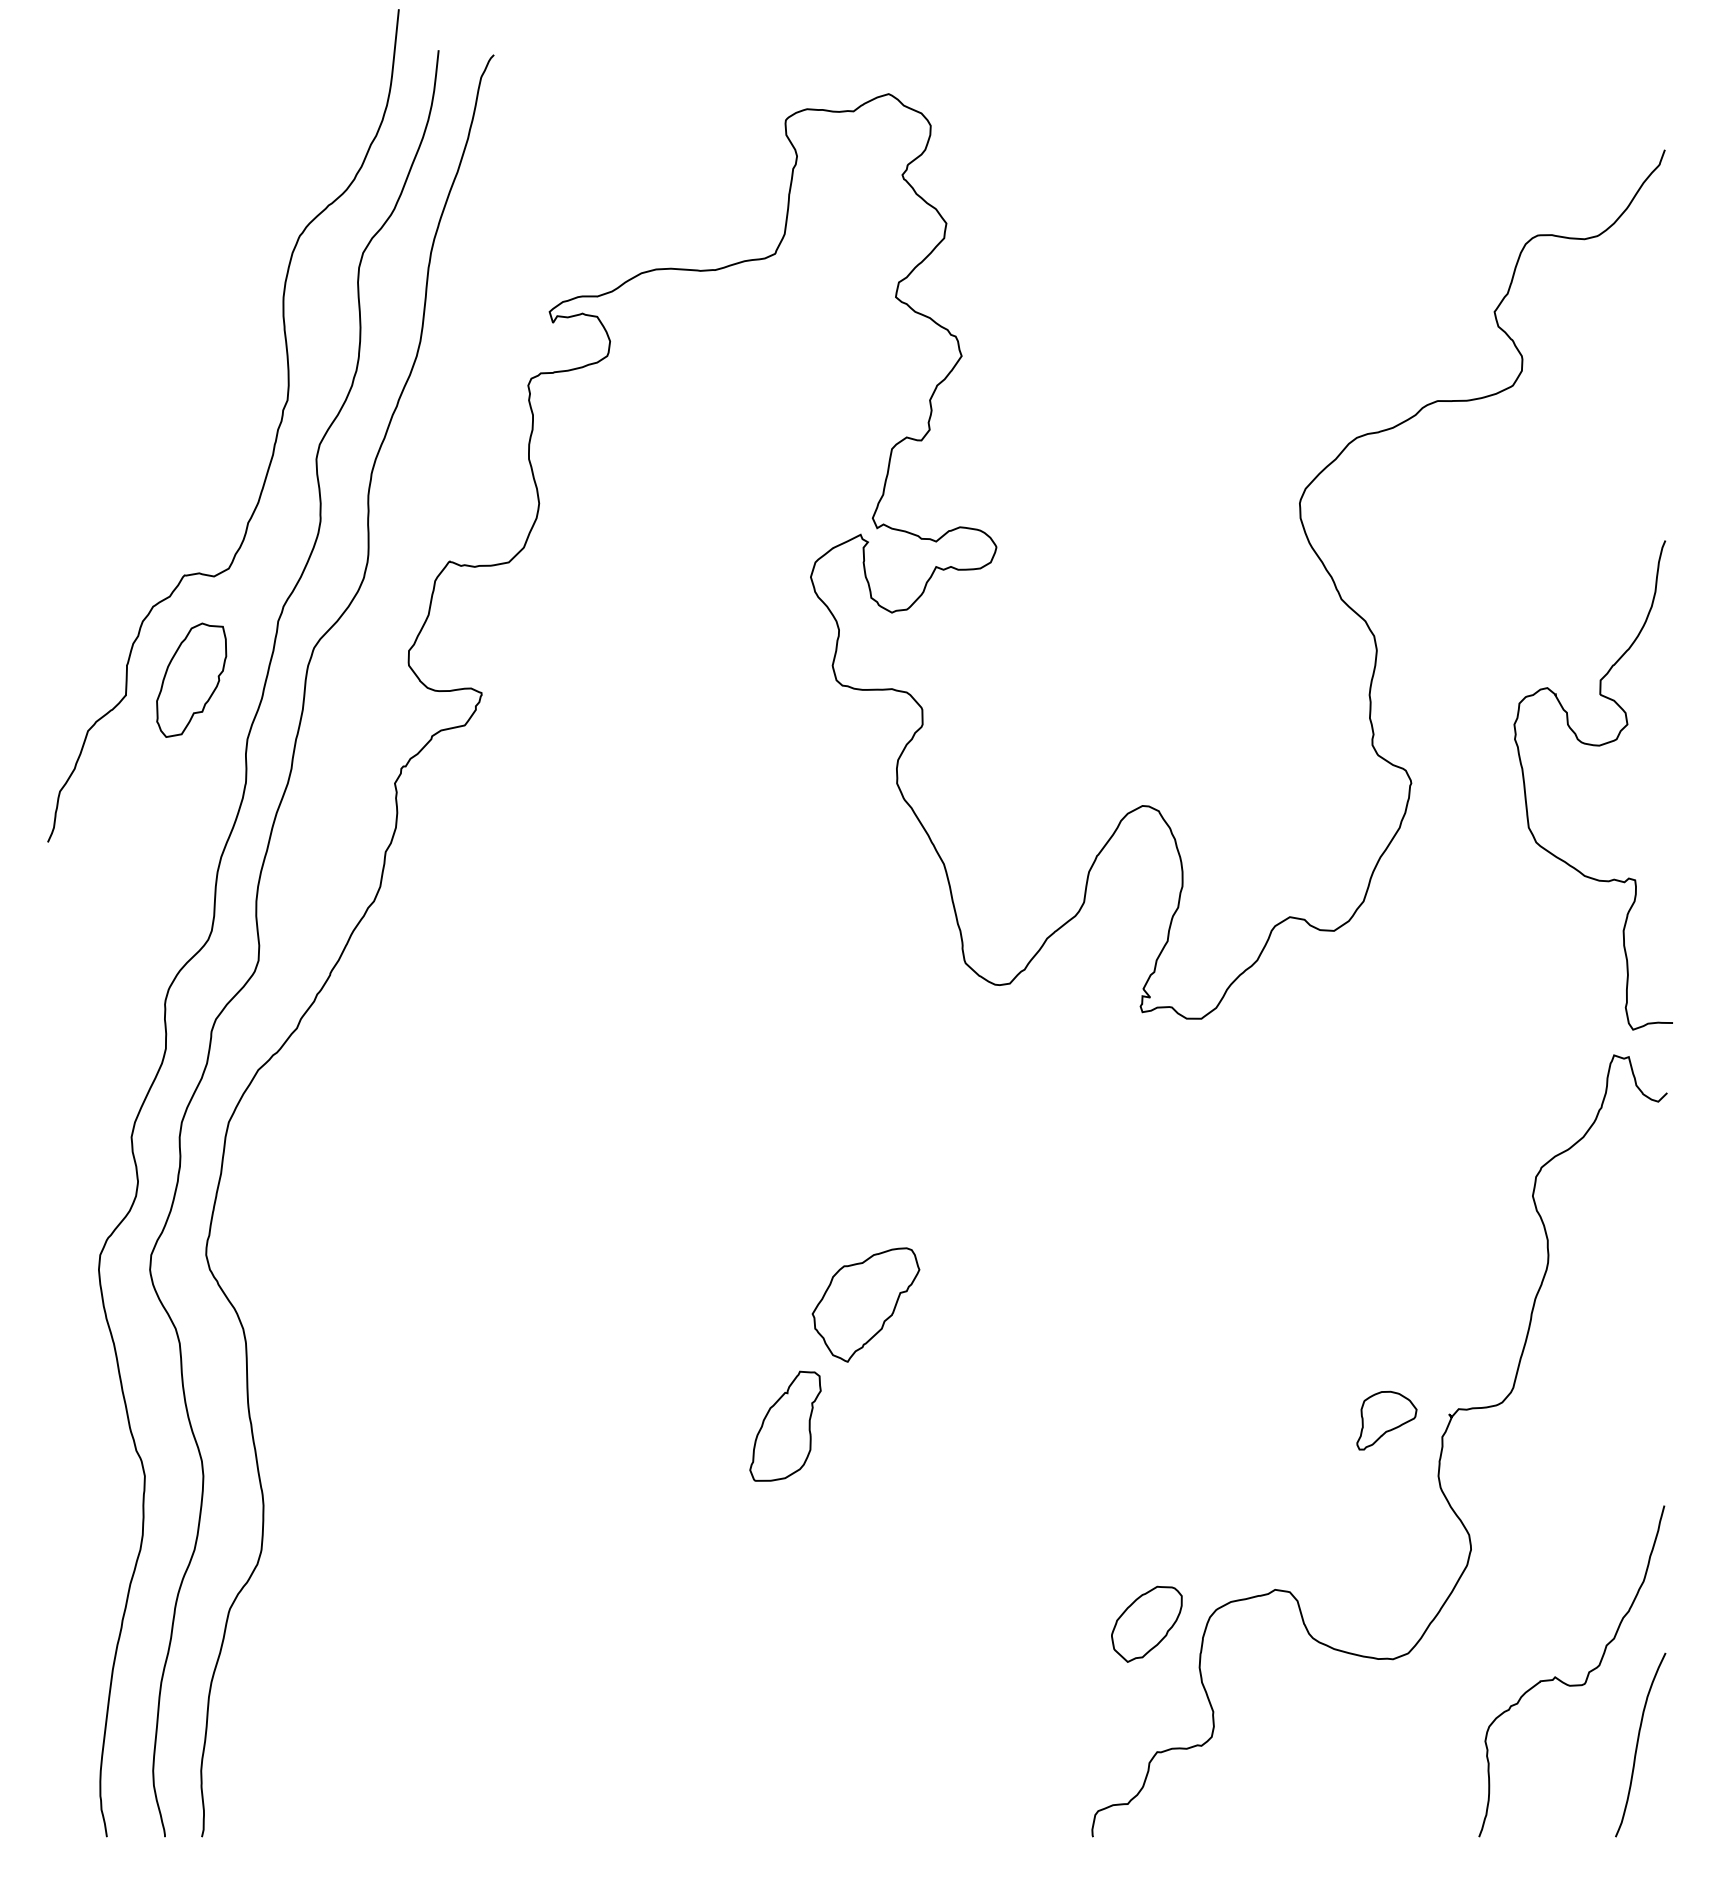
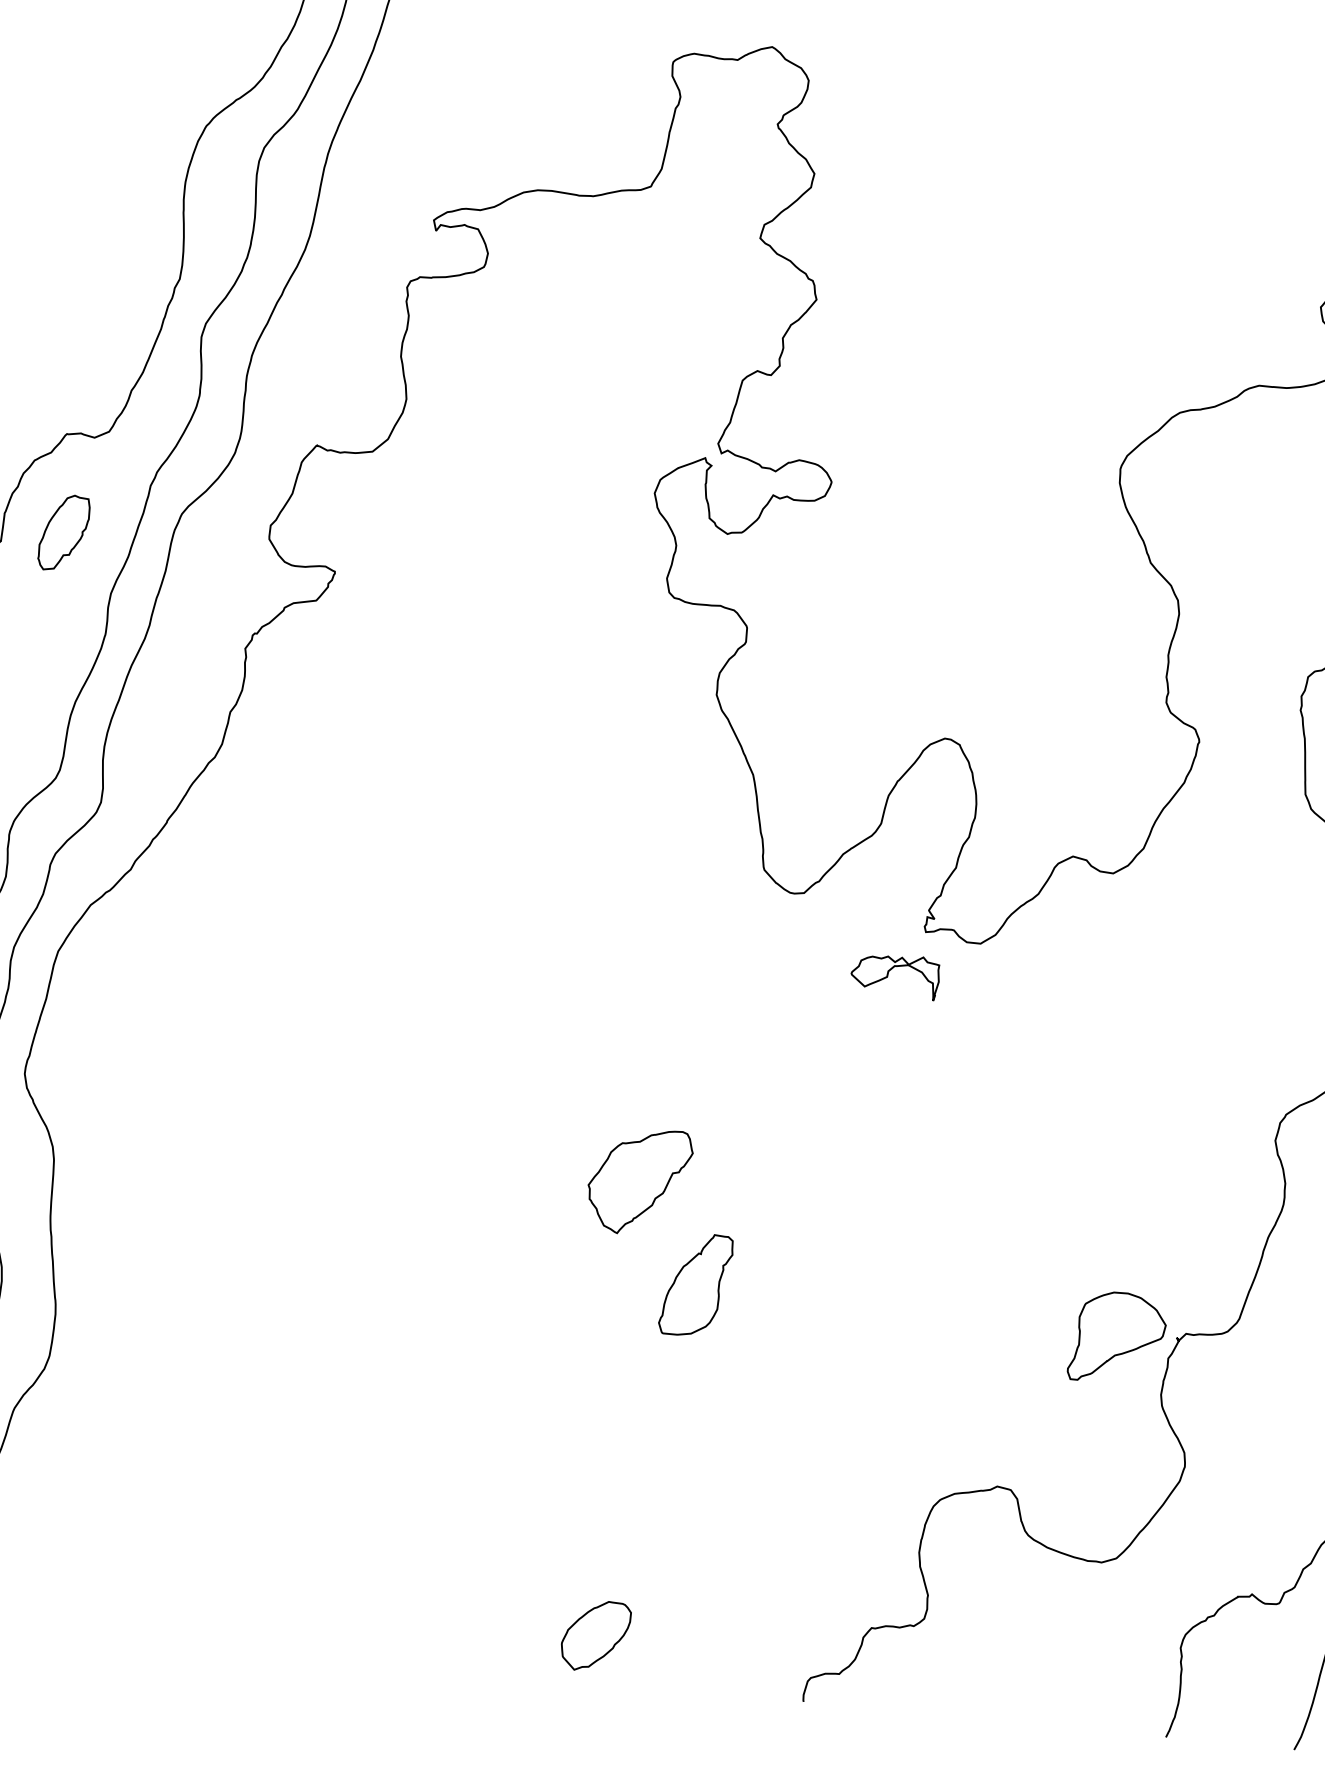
part: (191, 679) -> (63, 532), size x0.71
part: (1107, 1061) -> (888, 975), added
part: (1386, 1420) -> (1117, 1337), size x1.67
part: (785, 1425) -> (696, 1284), moved
part: (1146, 1623) -> (595, 1635), moved

